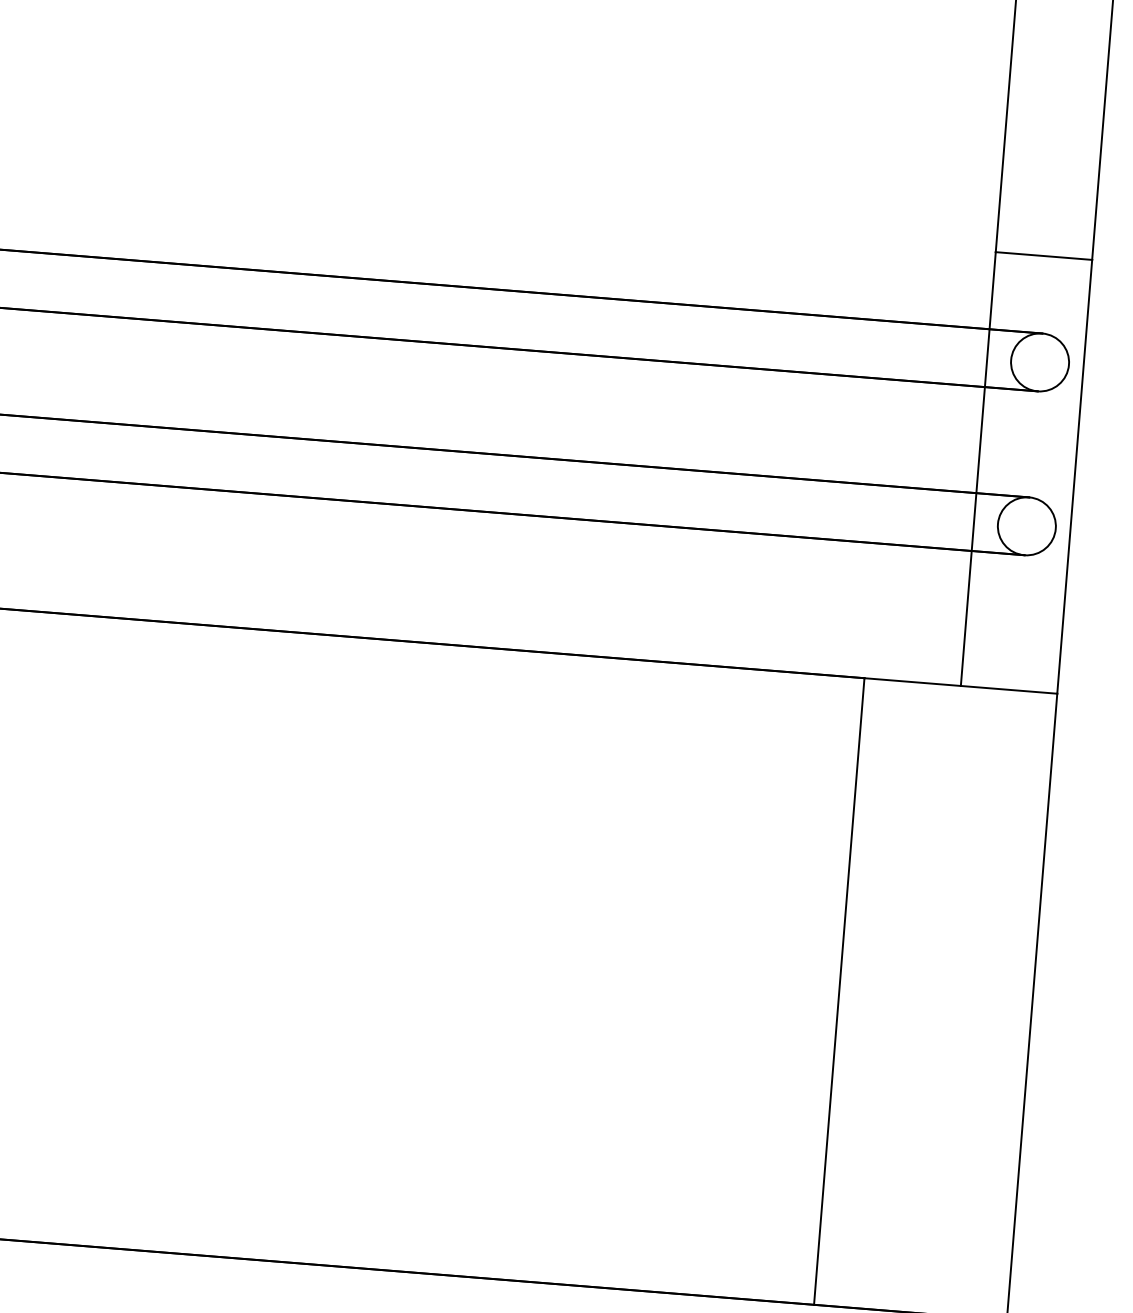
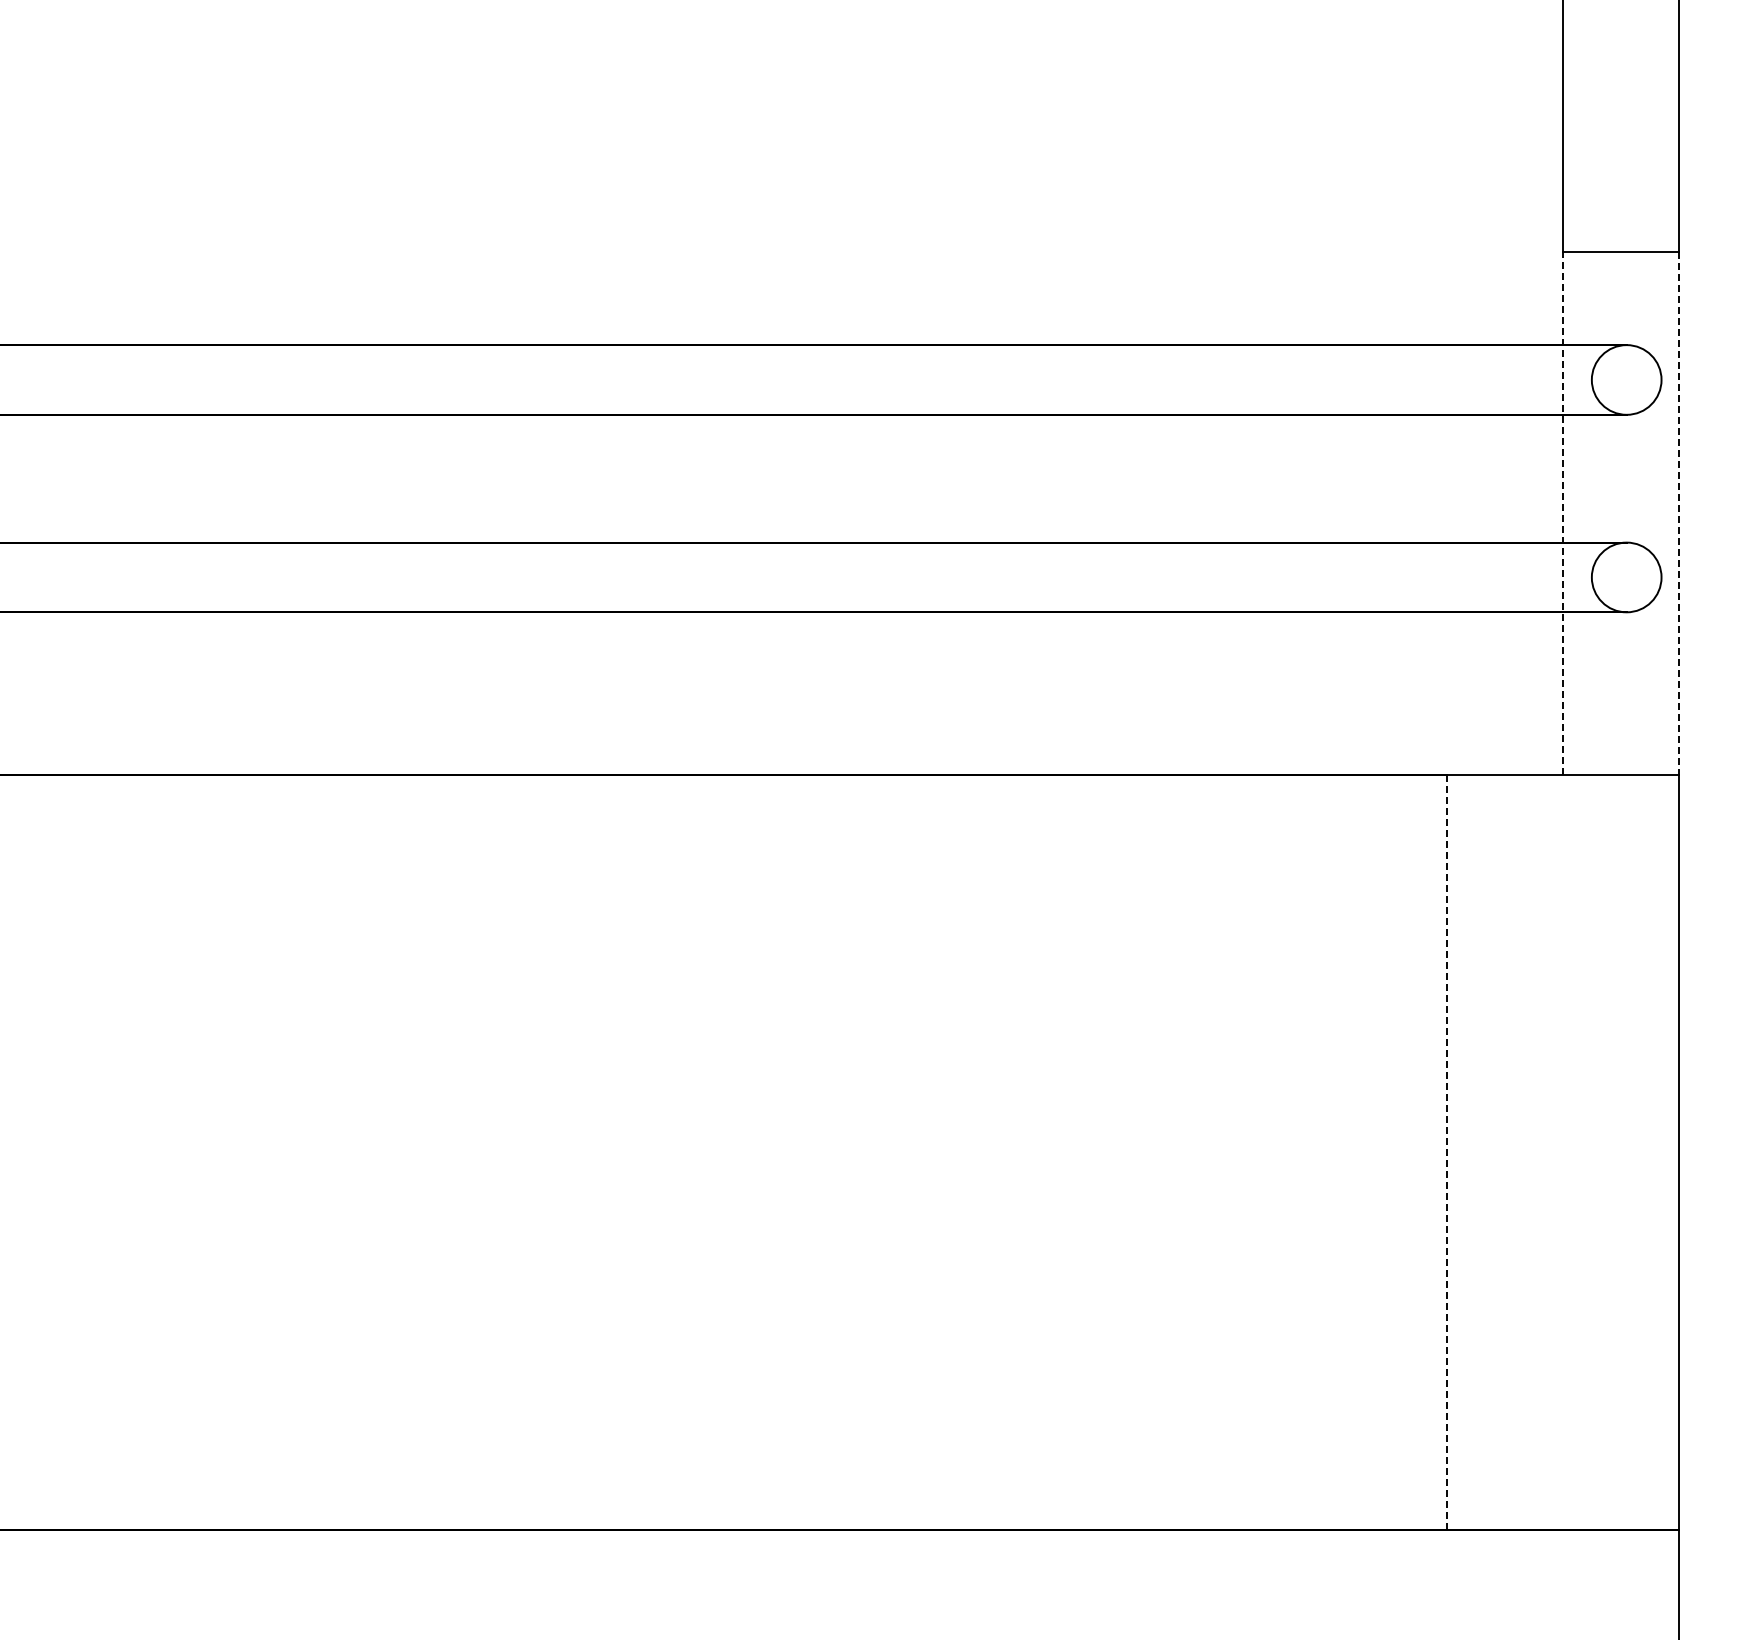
line: (978, 469) -> (1563, 513), solid -> dashed
line: (1074, 477) -> (1679, 514), solid -> dashed
line: (838, 991) -> (1446, 1152), solid -> dashed

